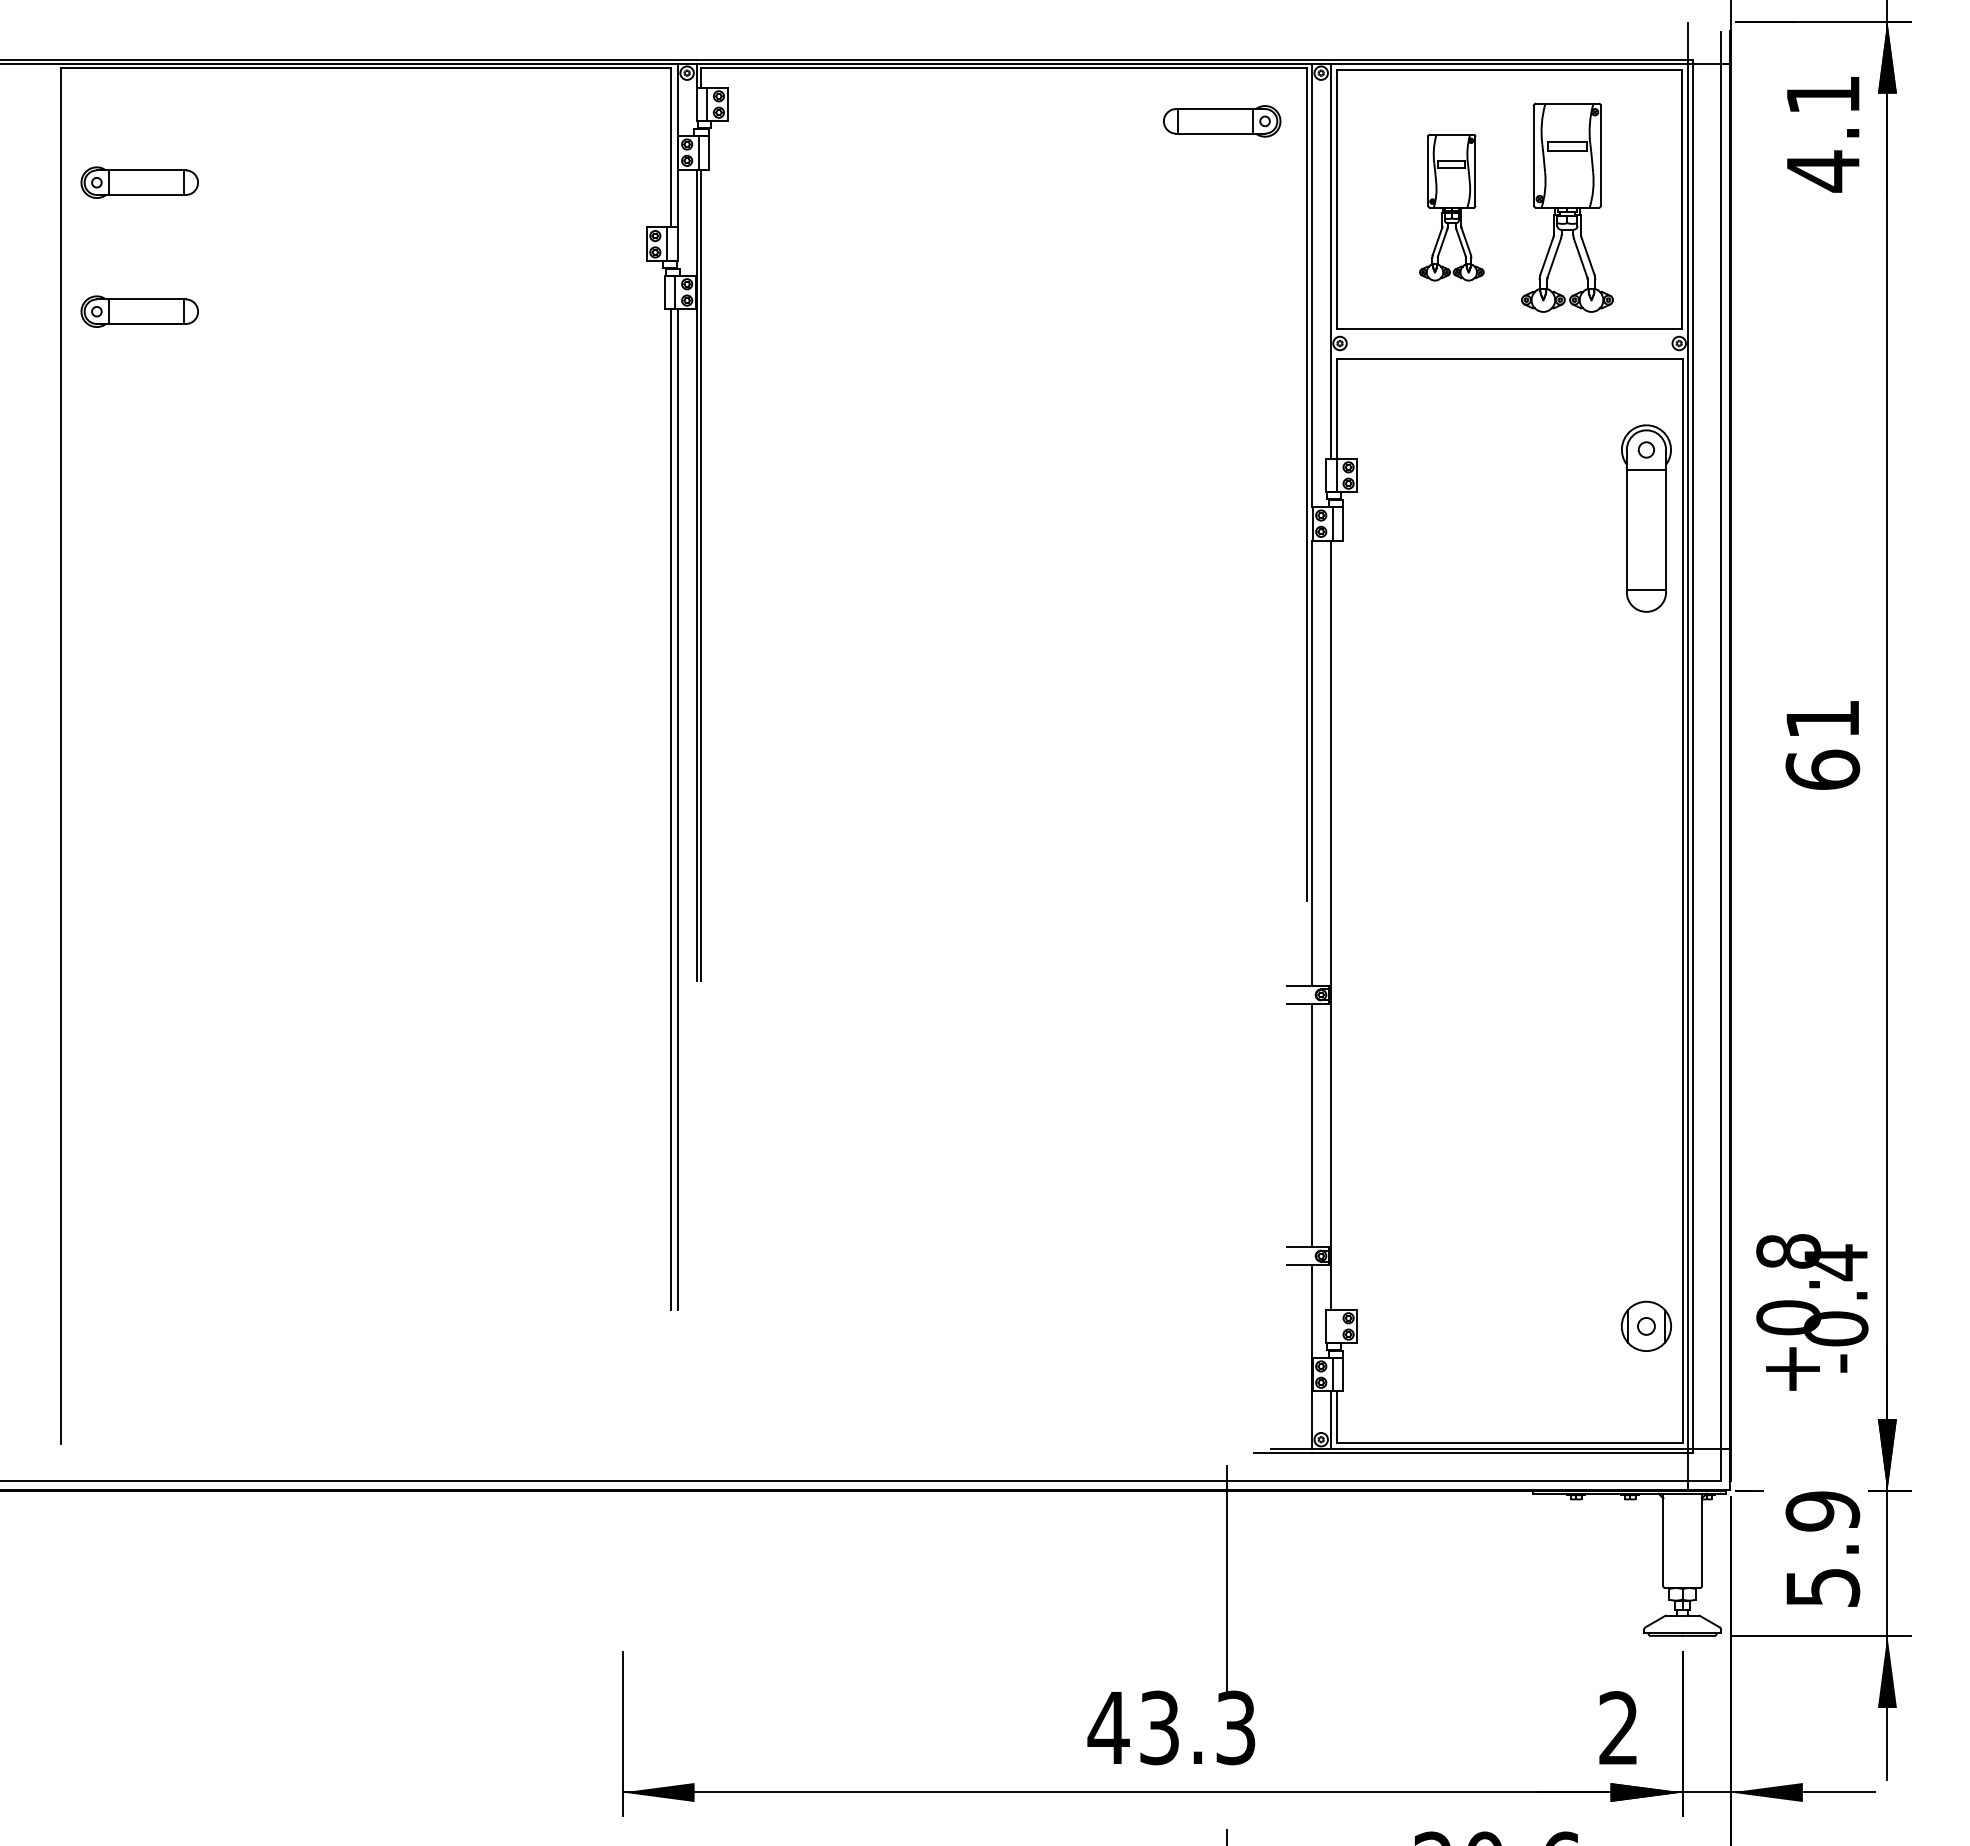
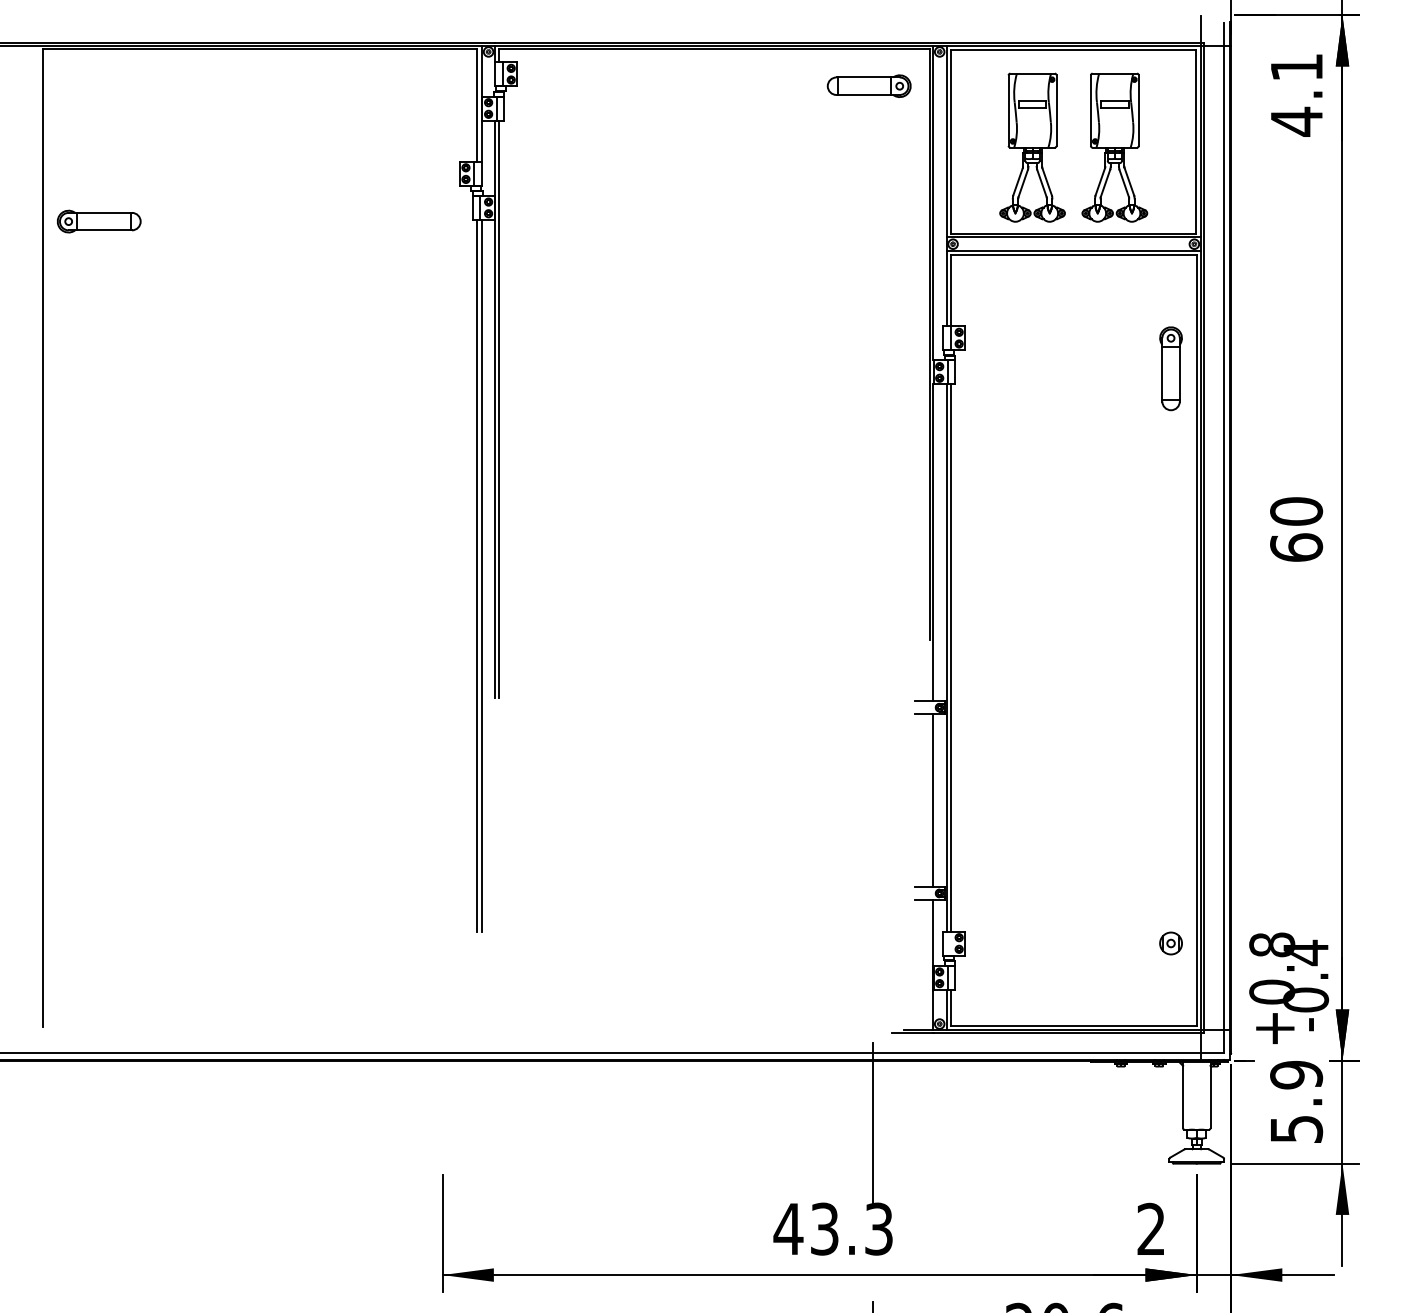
part: (139, 182) -> (99, 129), removed
part: (1451, 207) -> (1032, 147), size x1.43
line: (1509, 333) -> (1073, 237), added
line: (1509, 353) -> (1073, 251), added
part: (1646, 518) -> (1171, 368), size x0.62
text: (1822, 719) -> (1296, 511), 61 -> 60
line: (1337, 924) -> (951, 657), added
text: (1812, 1312) -> (1289, 988), moved
part: (1646, 1326) -> (1171, 943), size x0.62

